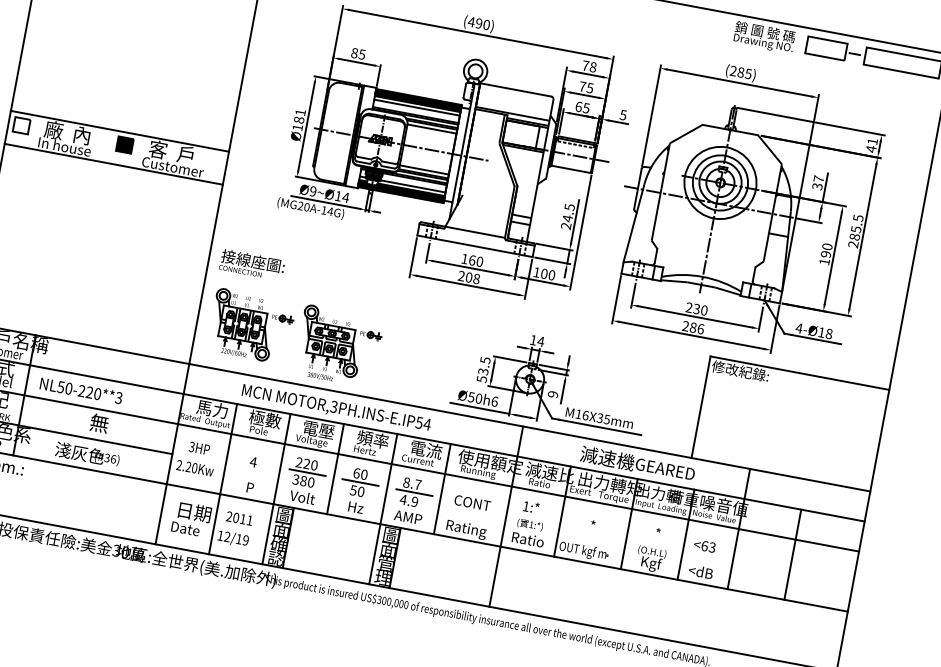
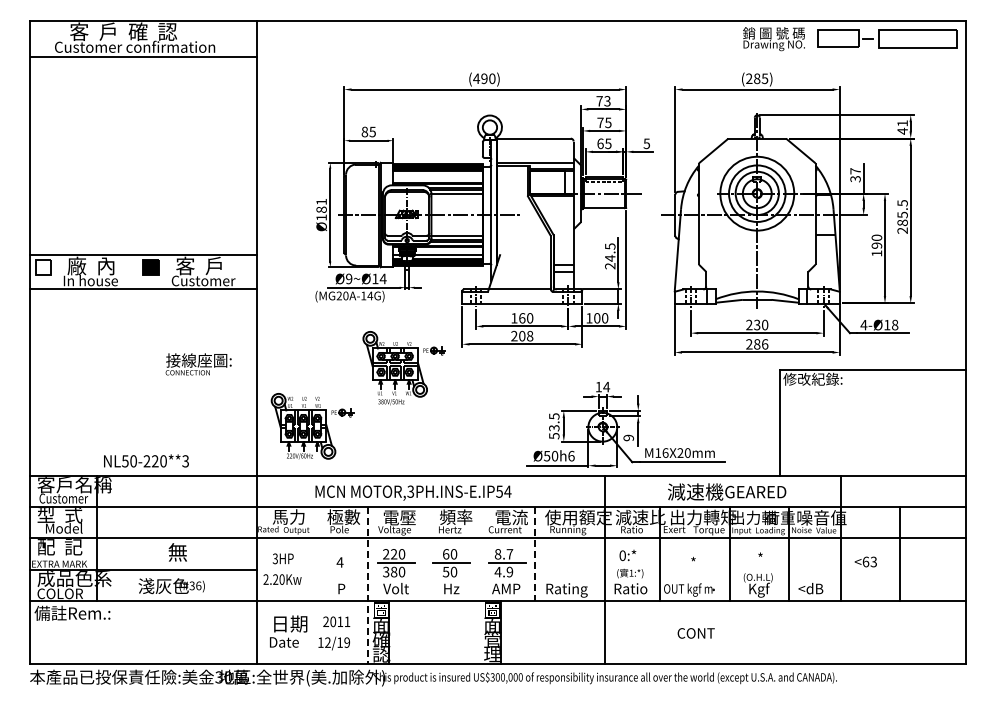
text: (593, 67) -> (607, 101), 78 -> 73
line: (416, 108) -> (437, 175), removed
text: (252, 265) -> (198, 364), moved
part: (338, 346) -> (403, 368), moved
text: (81, 390) -> (146, 460), moved
text: (603, 418) -> (683, 452), M16X35mm -> M16X20mm
line: (335, 468) -> (423, 553), removed
line: (222, 479) -> (312, 585), removed
line: (276, 489) -> (368, 585), solid -> dashed
line: (442, 489) -> (535, 554), solid -> dashed
text: (471, 503) -> (695, 633), moved
text: (525, 506) -> (622, 555), 1:* -> 0:*
line: (383, 509) -> (479, 585), removed
text: (704, 545) -> (865, 561), moved

